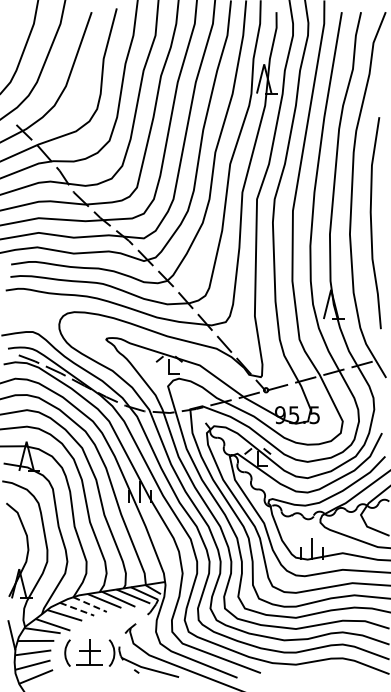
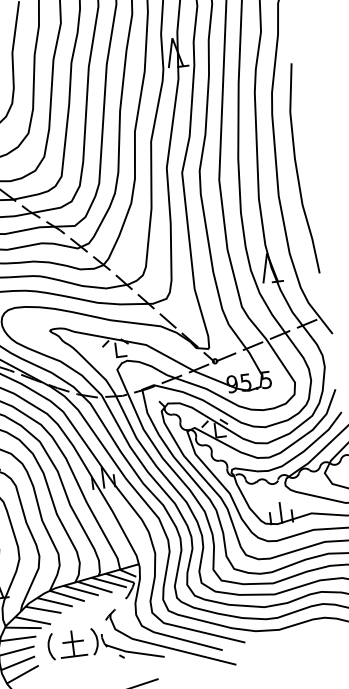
curve: (372, 224) -> (298, 170), moved
line: (90, 604) -> (67, 595), dashed -> solid
line: (77, 609) -> (55, 602), dashed -> solid

